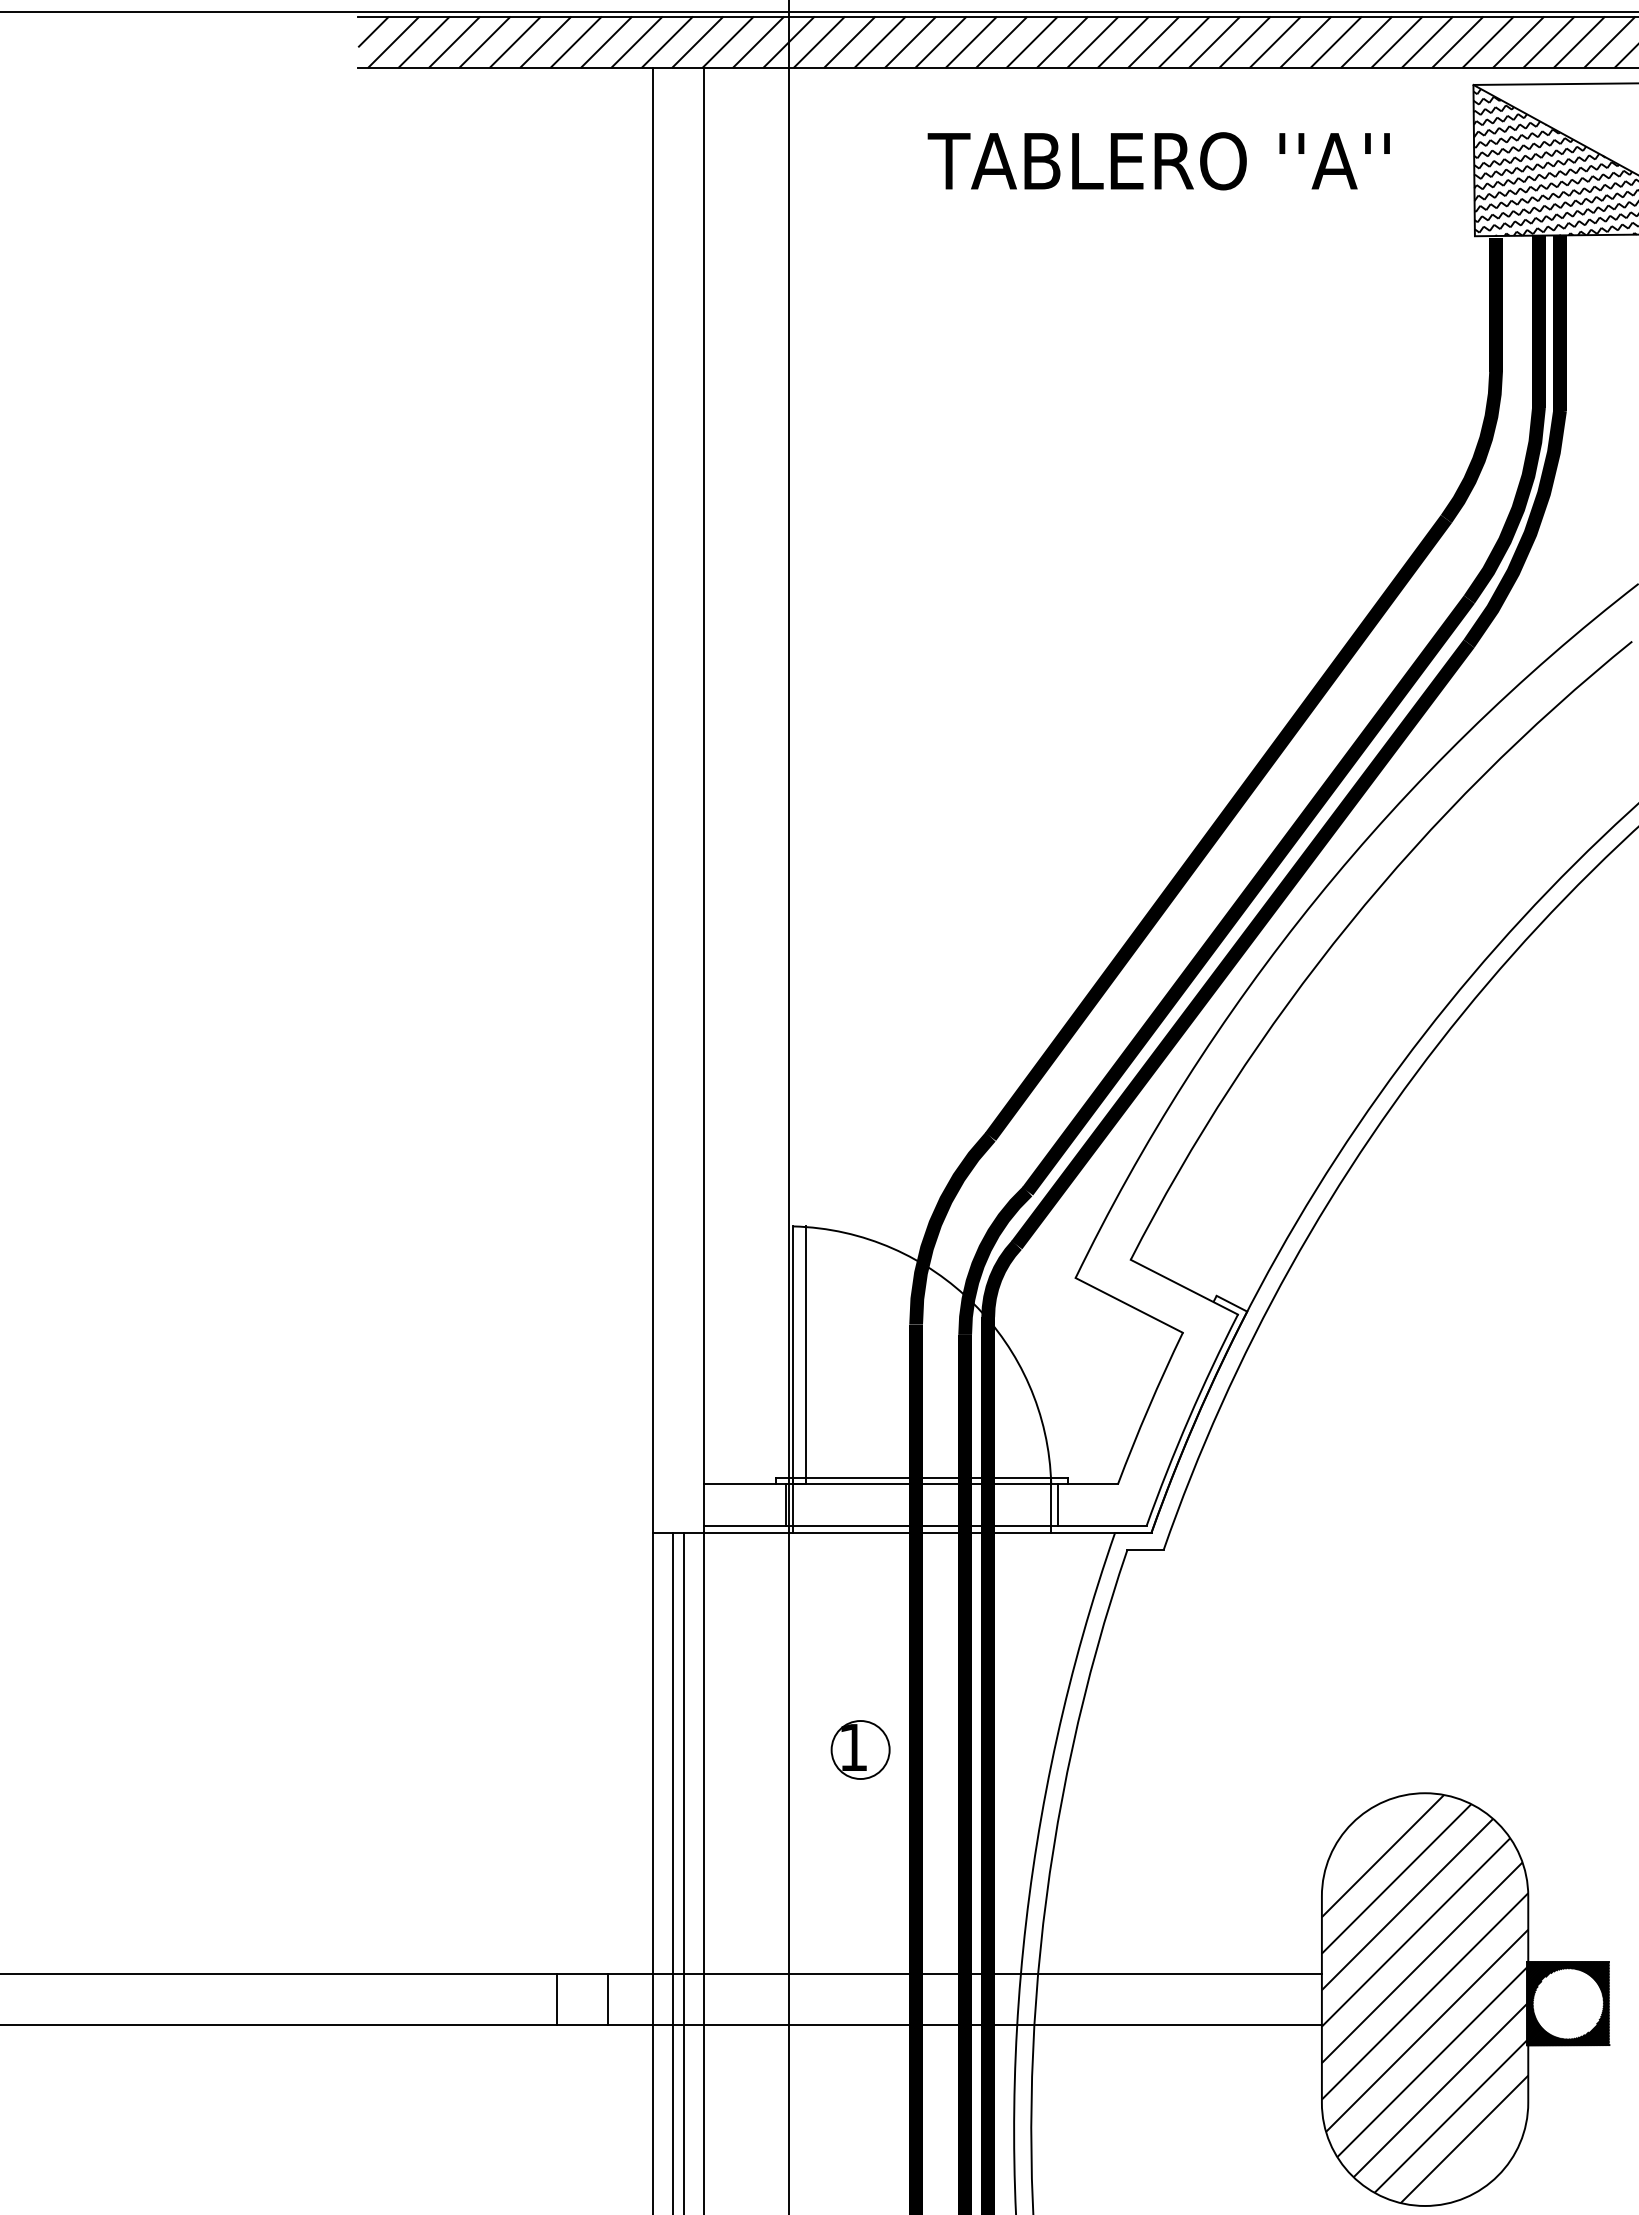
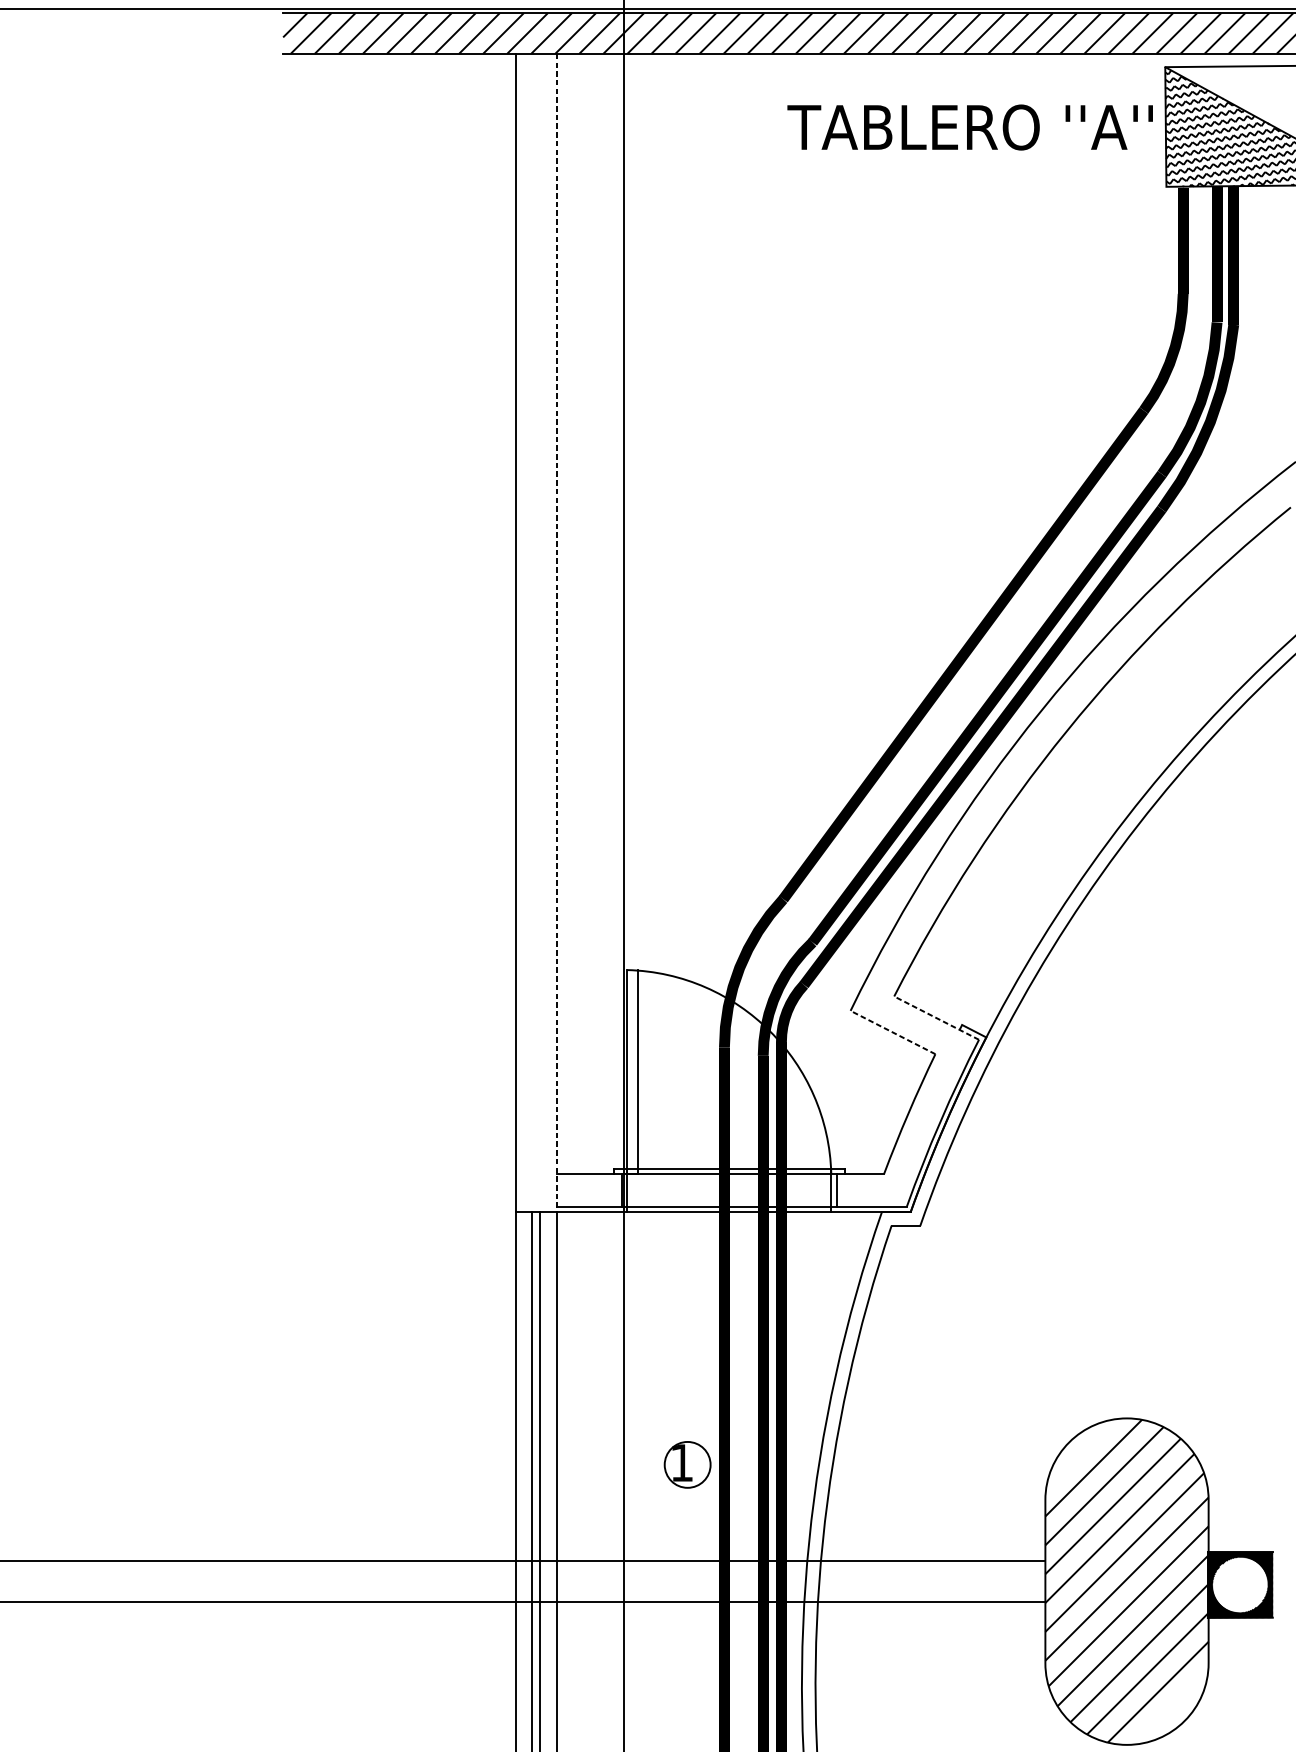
text: (1158, 161) -> (969, 127), moved
line: (704, 800) -> (557, 633), solid -> dashed
line: (1183, 1286) -> (935, 1017), solid -> dashed
line: (1128, 1305) -> (892, 1032), solid -> dashed
part: (860, 1749) -> (687, 1464), moved
line: (556, 1999) -> (439, 1581), removed
line: (608, 1999) -> (481, 1581), removed

